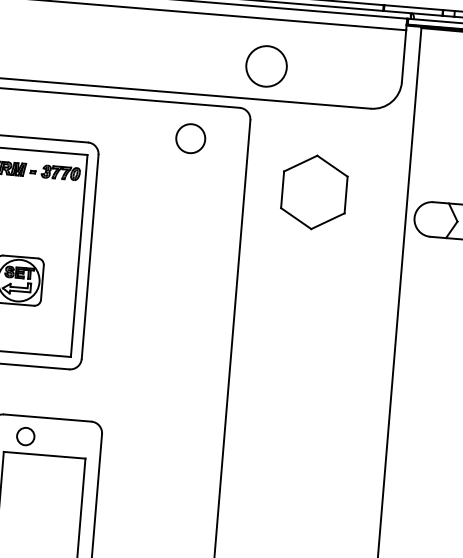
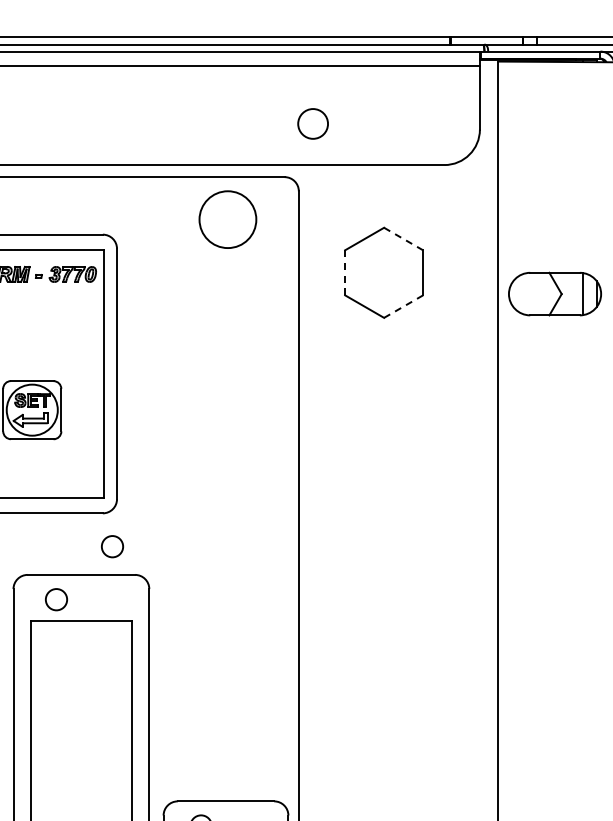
circle: (266, 66) -> (312, 123), size x0.6
circle: (190, 138) -> (227, 219), size x1.6
line: (332, 166) -> (403, 239), solid -> dashed
line: (282, 189) -> (345, 272), solid -> dashed
line: (327, 221) -> (403, 306), solid -> dashed
circle: (74, 397) -> (112, 546), added

